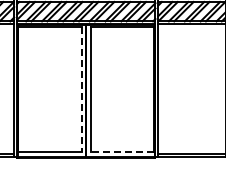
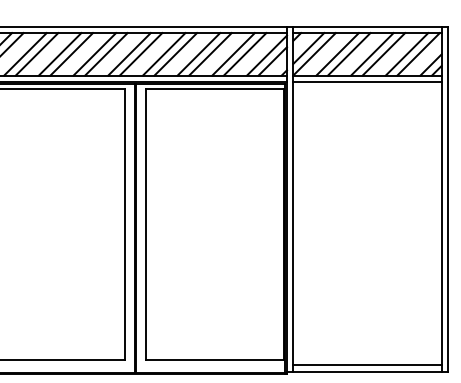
line: (81, 90) -> (125, 226), dashed -> solid
line: (122, 151) -> (214, 360), dashed -> solid

